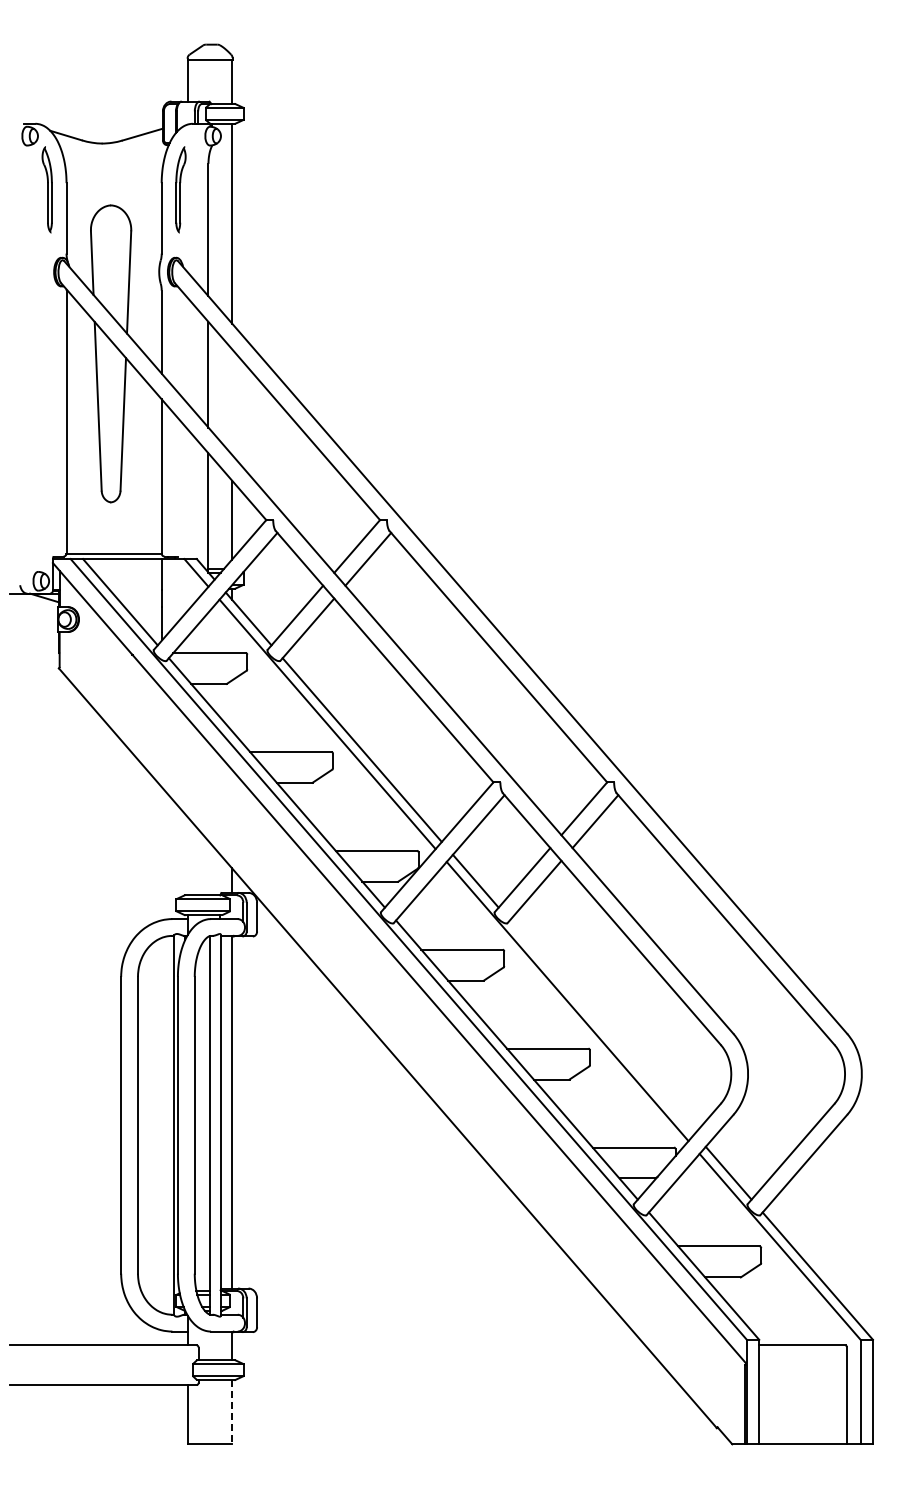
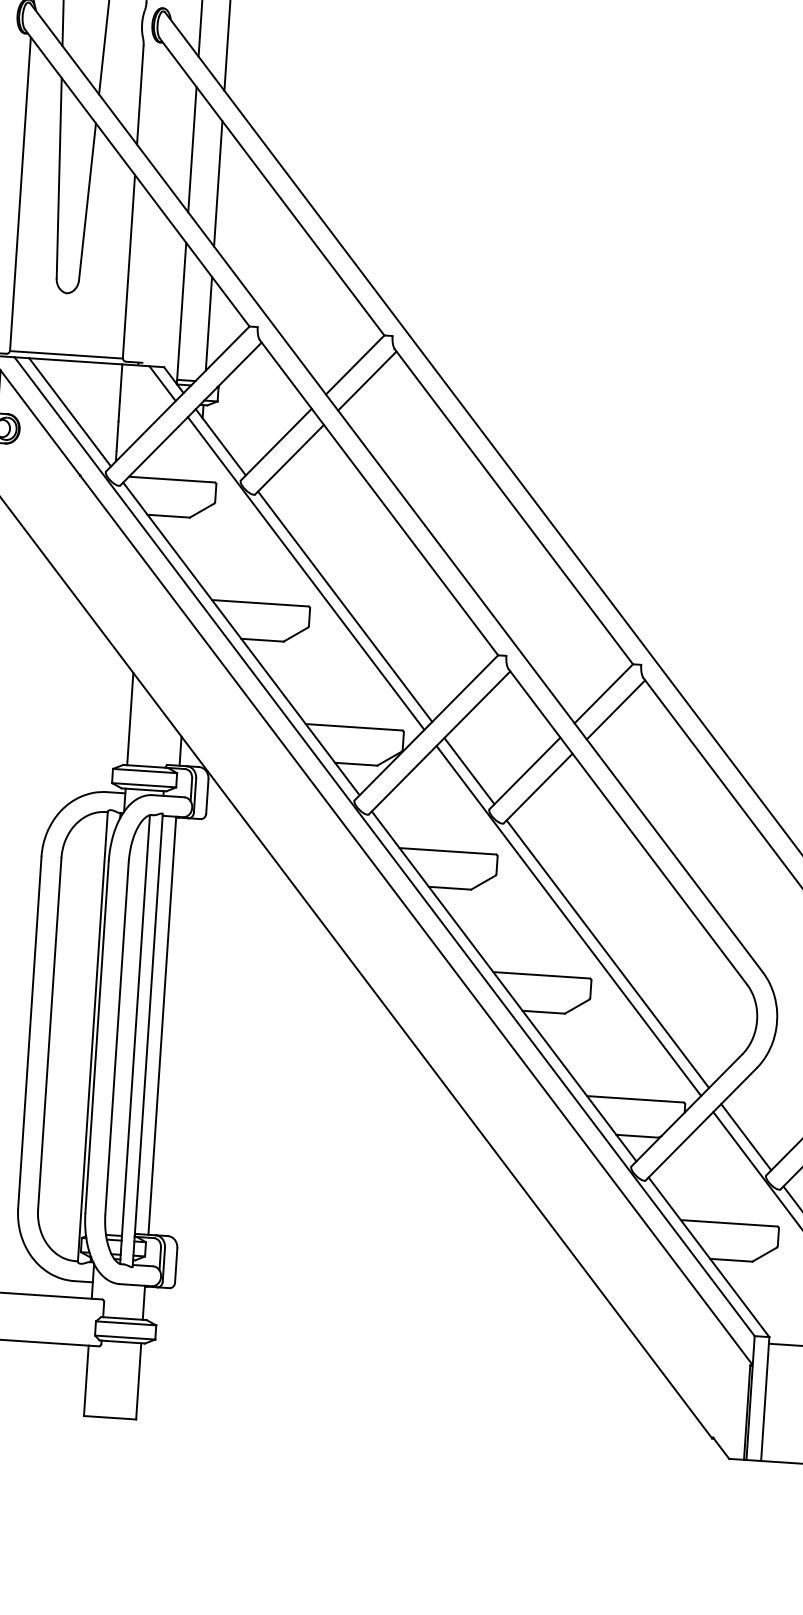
line: (232, 401) -> (218, 183), added
line: (188, 856) -> (130, 719), added
line: (601, 1026) -> (607, 953), added
line: (232, 1412) -> (139, 1381), dashed -> solid

